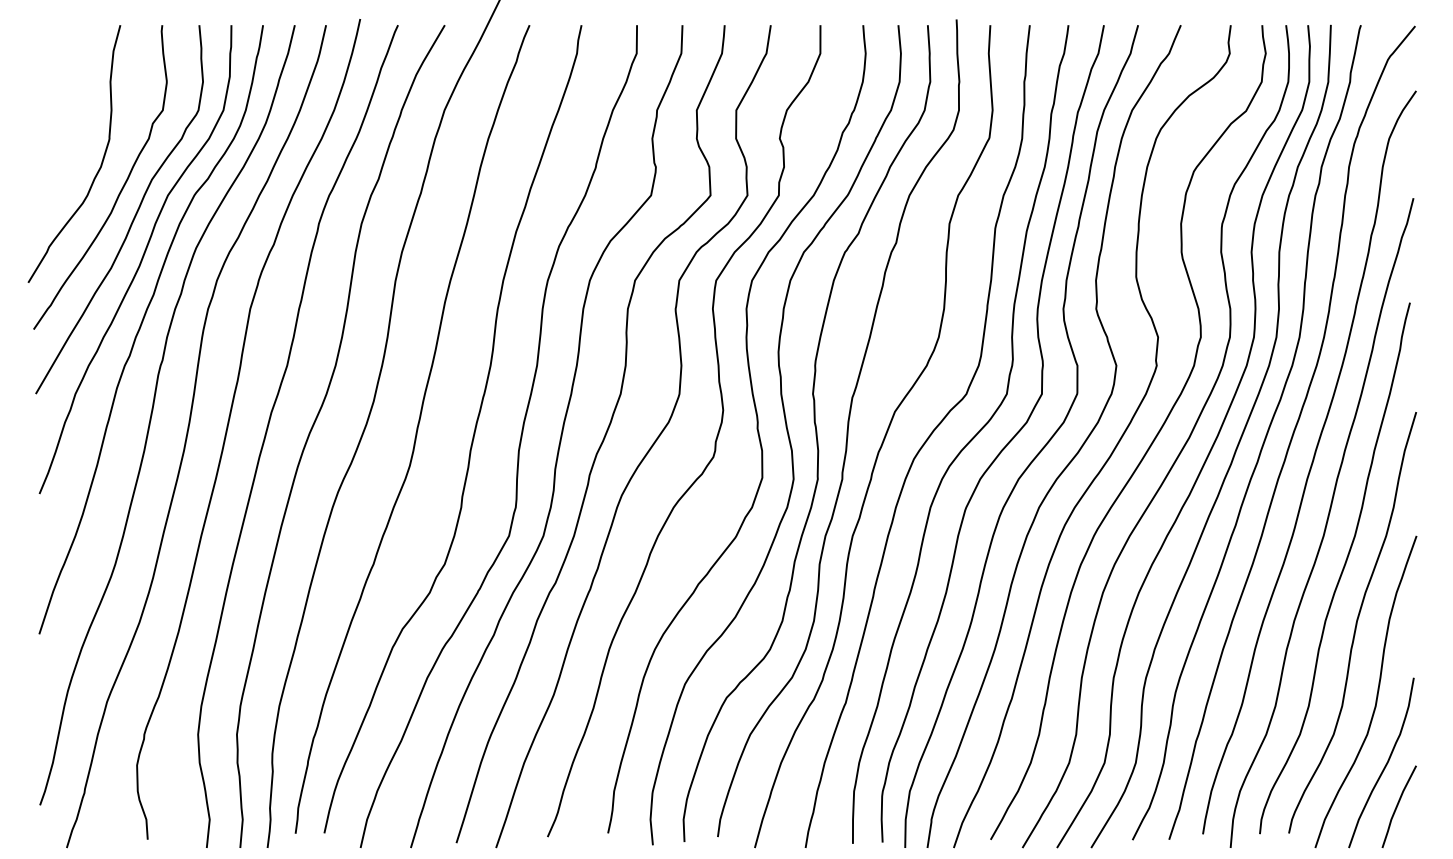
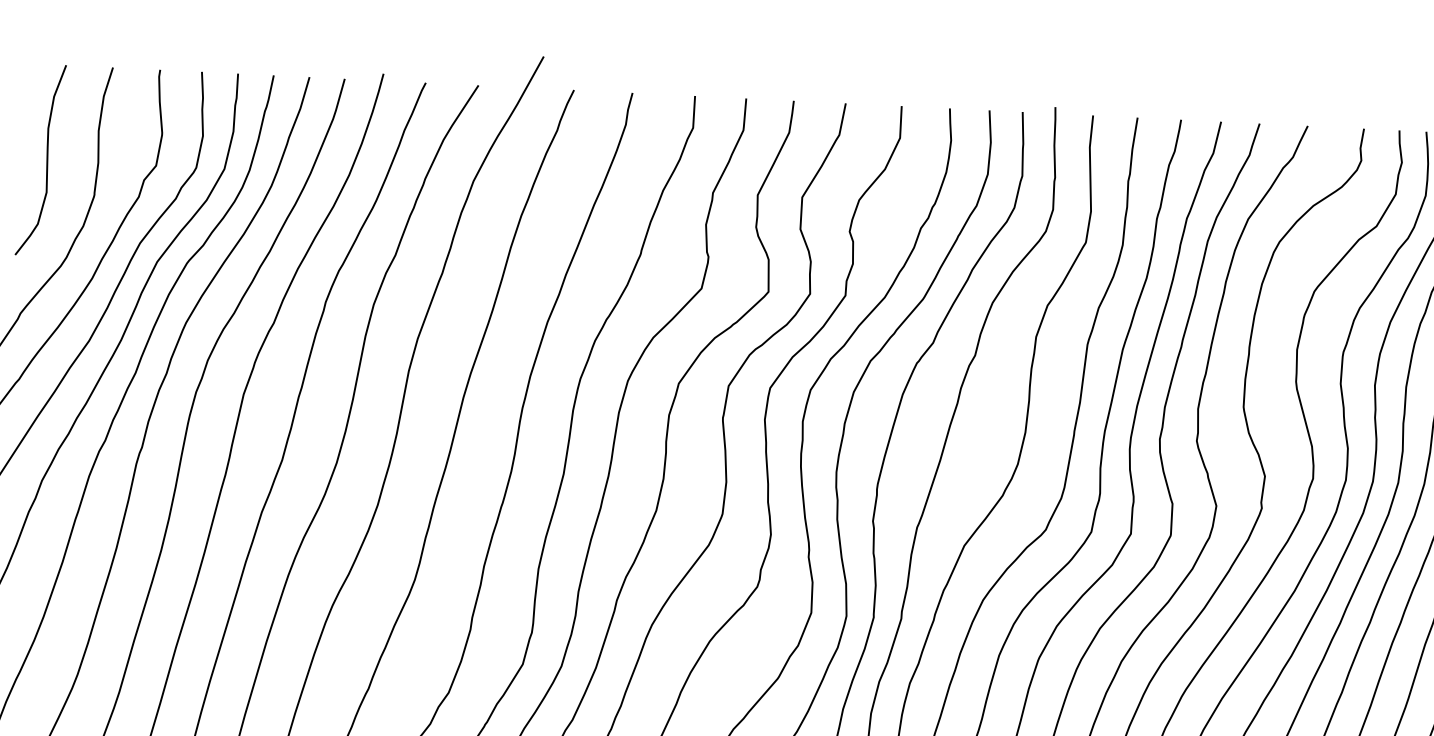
curve: (65, 110) -> (46, 160), added

